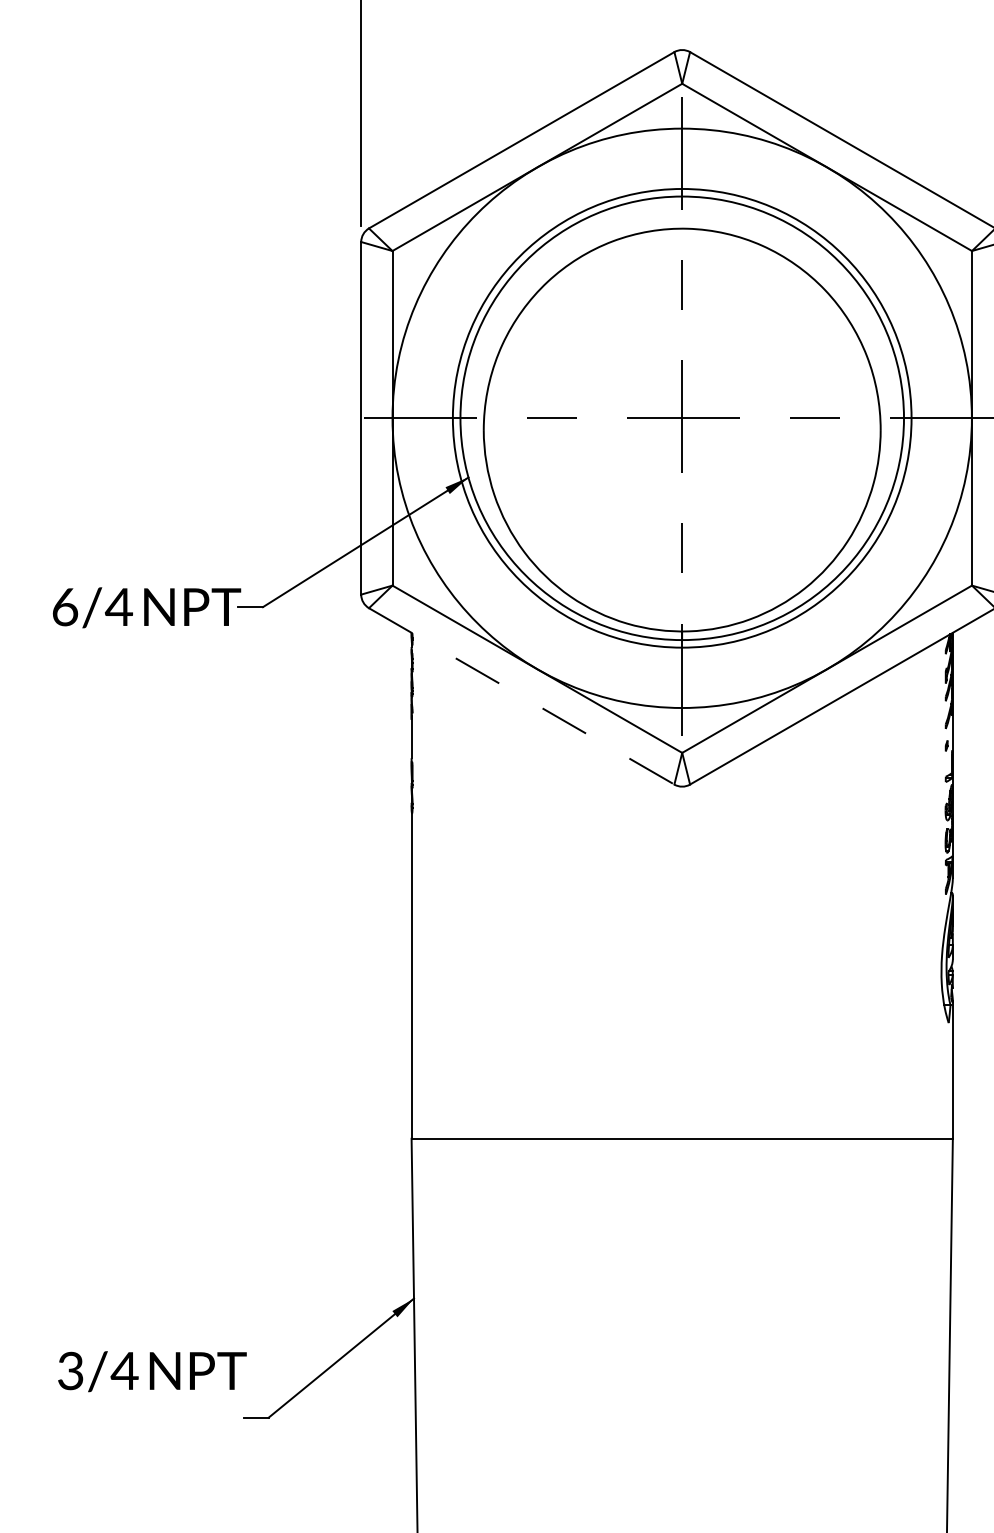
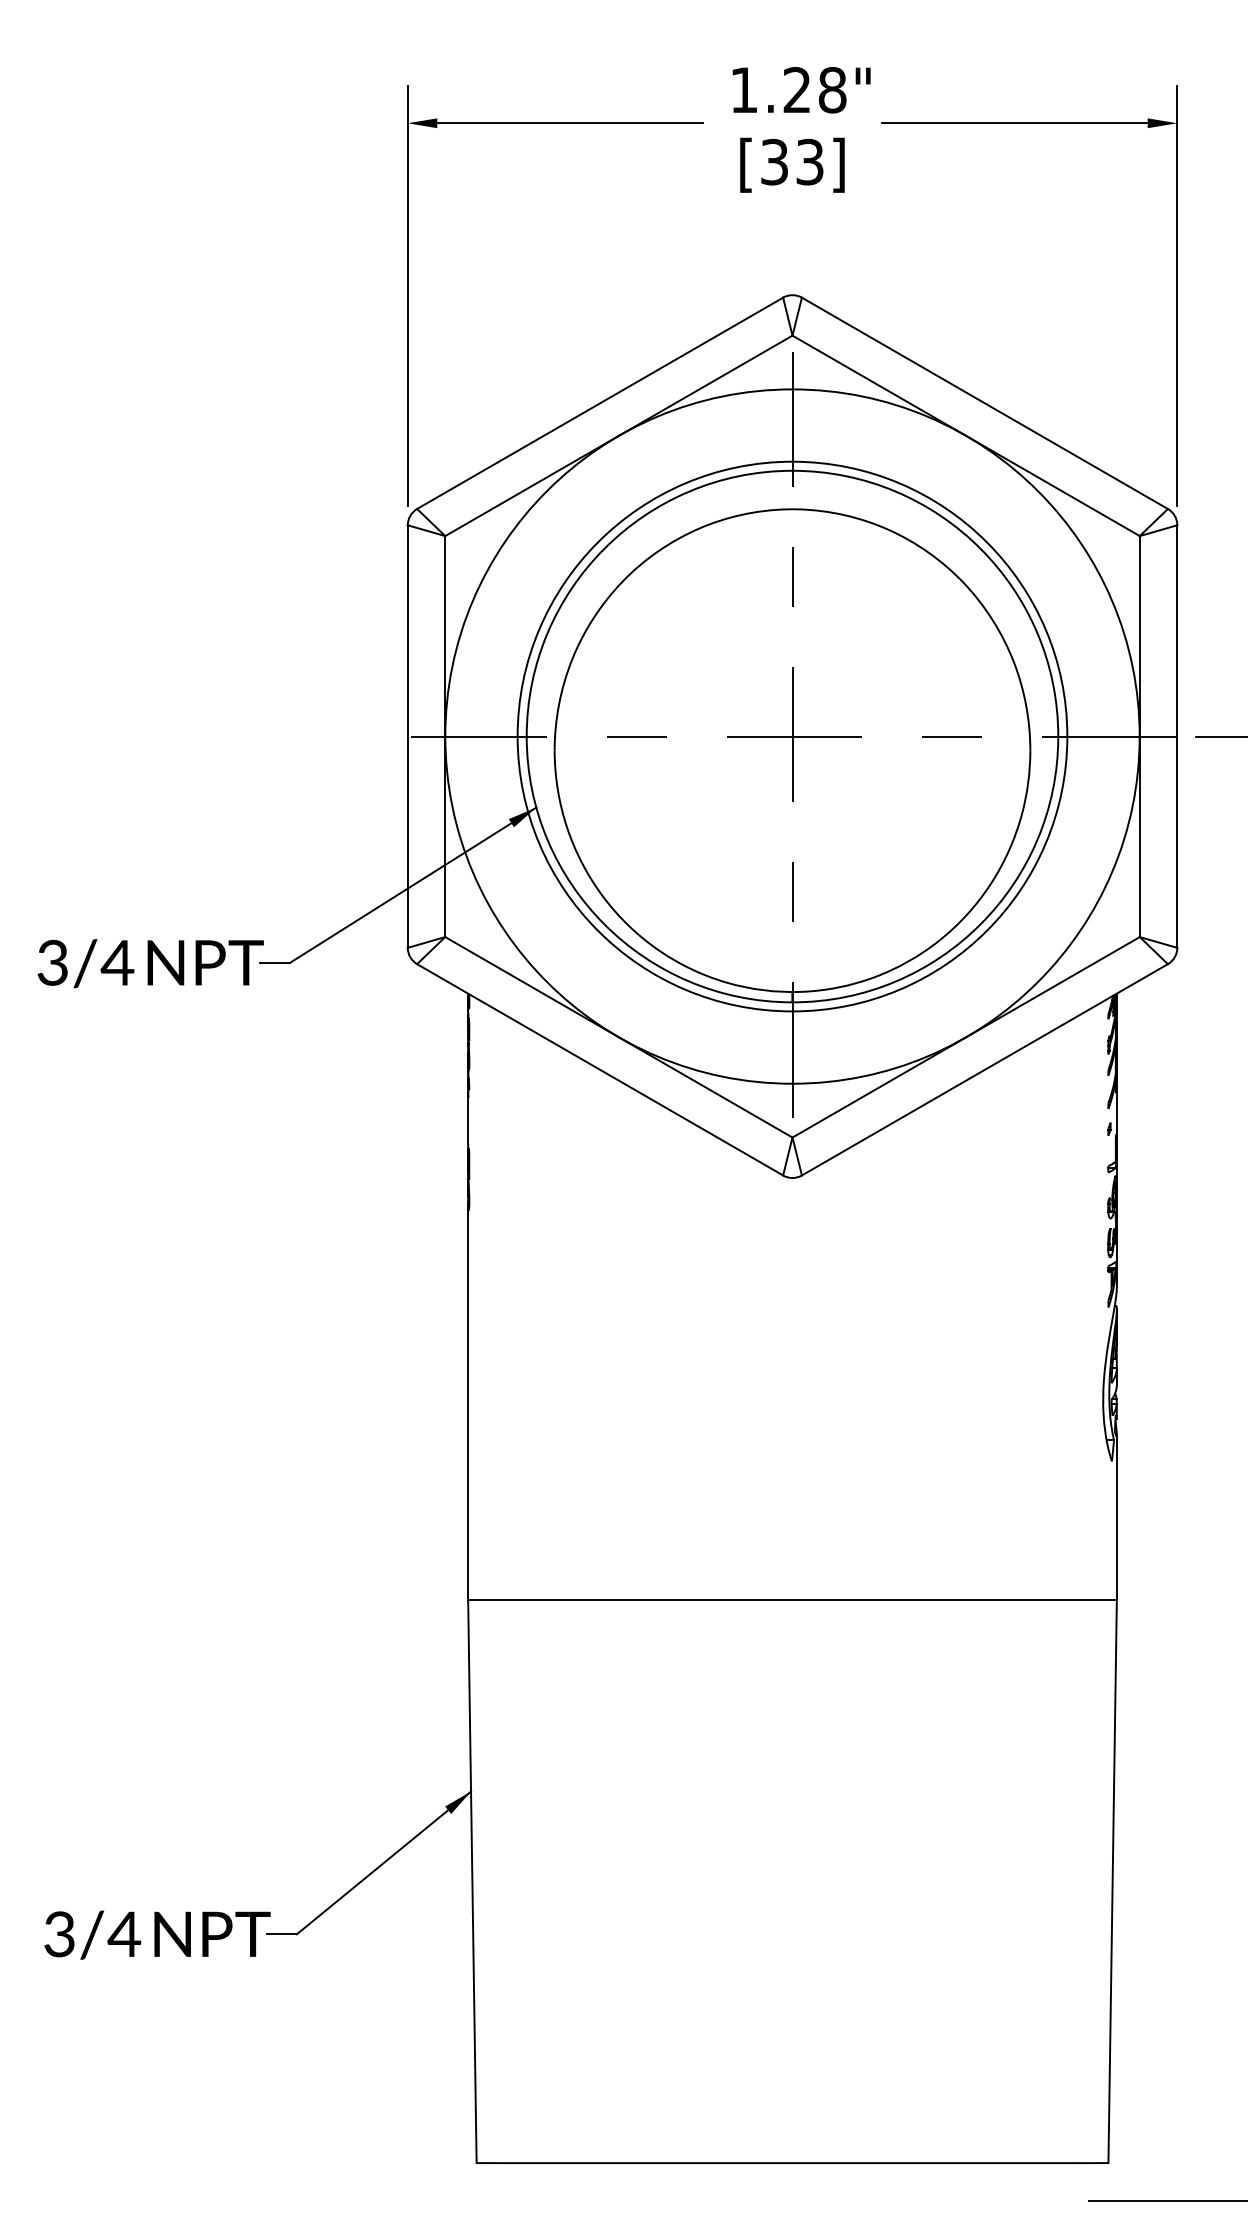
text: (64, 606) -> (52, 962), 6/4 -> 3/4
line: (522, 696) -> (600, 1070), dashed -> solid
text: (152, 1371) -> (157, 1934), moved

